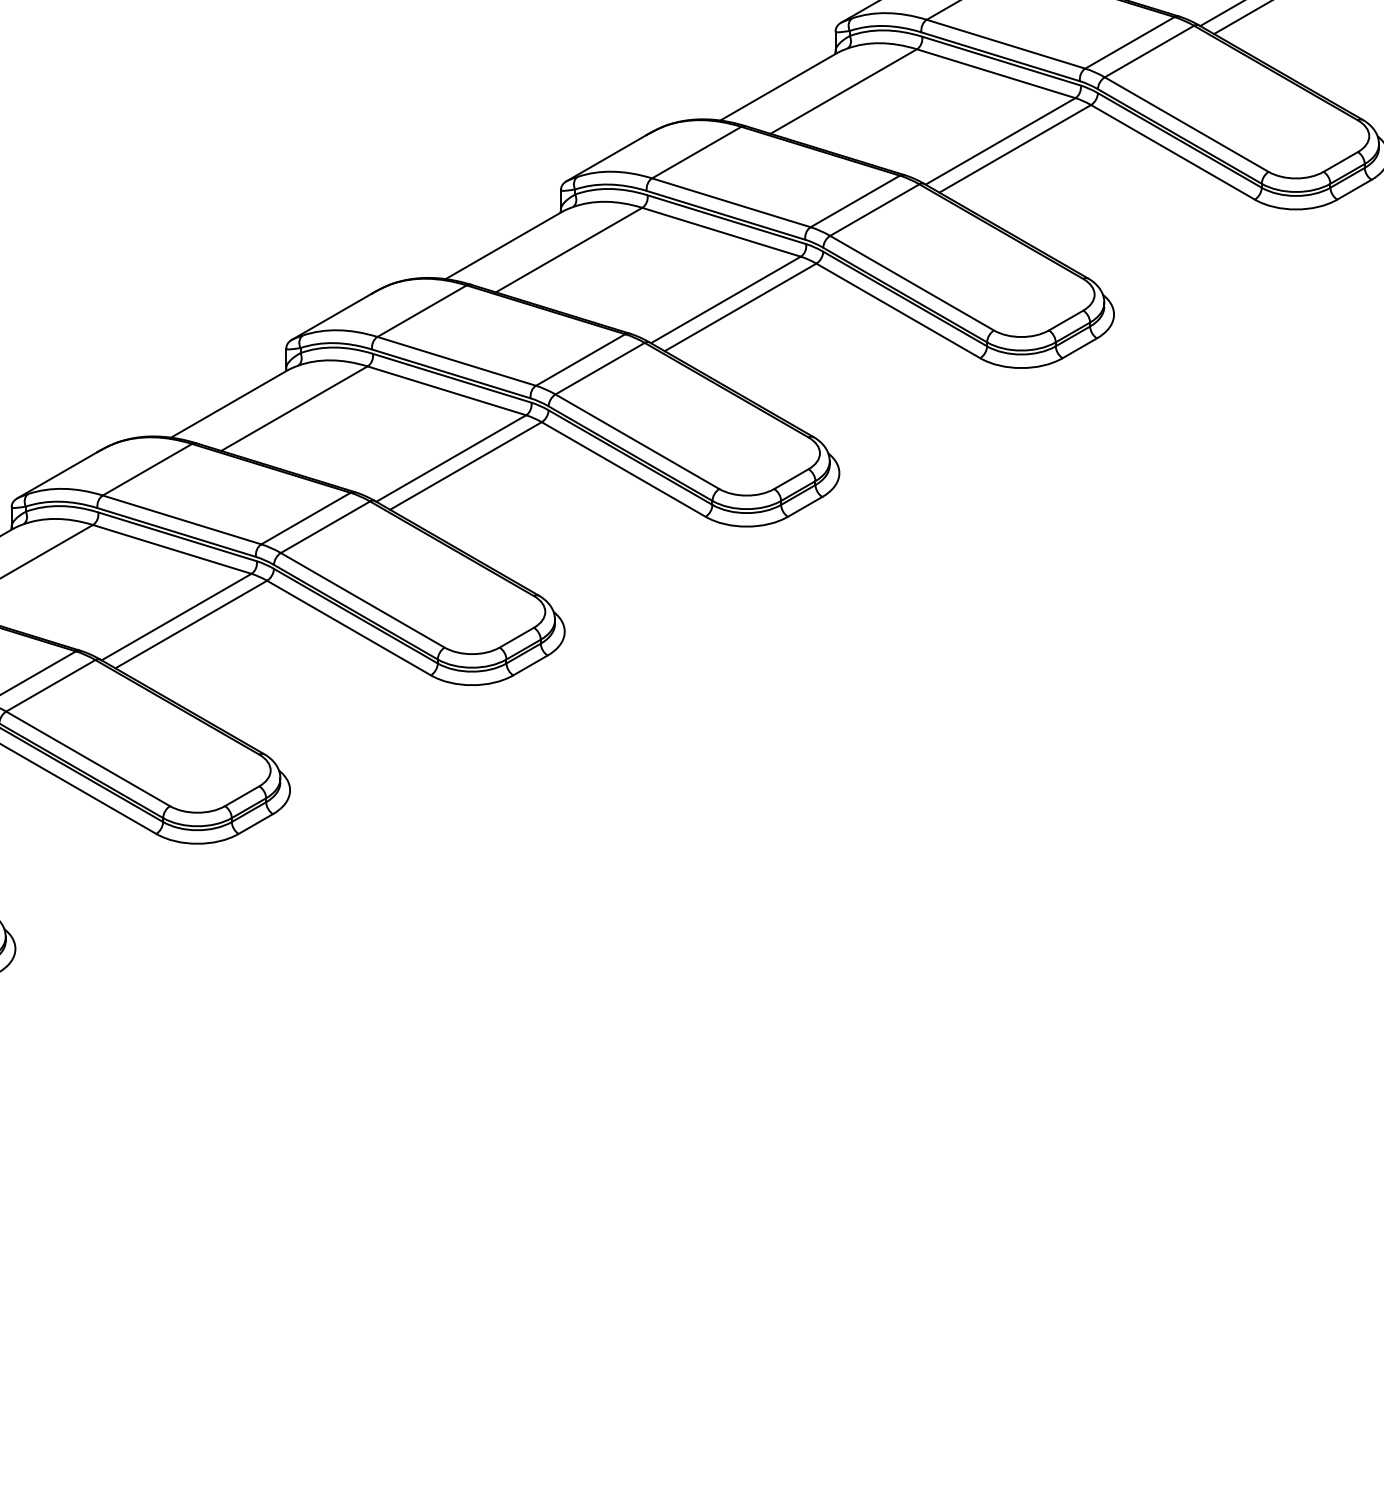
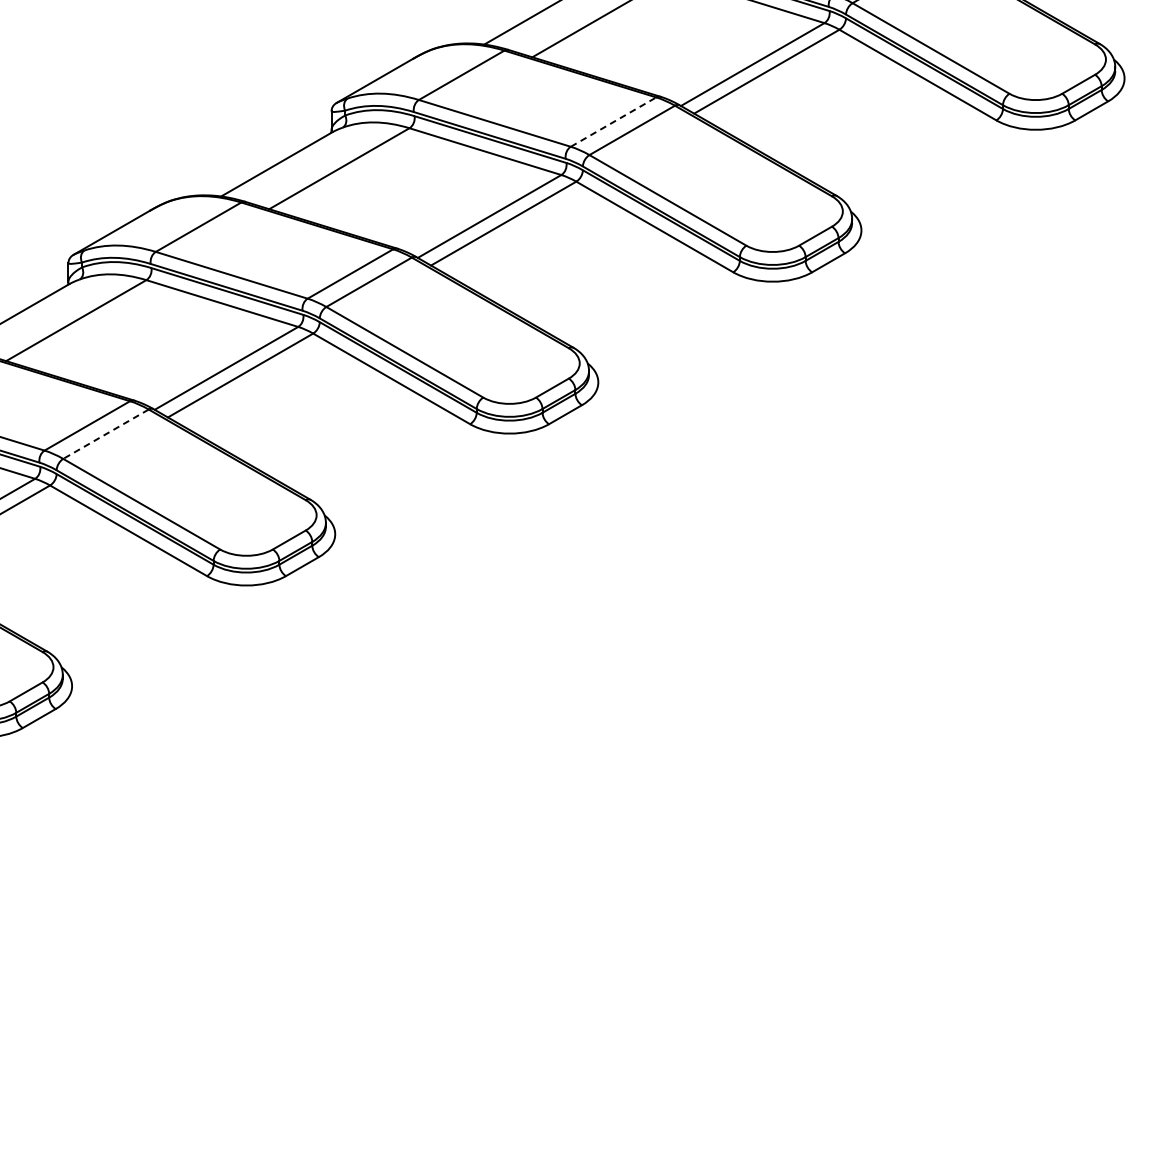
line: (580, 360) -> (613, 122), solid -> dashed
line: (50, 685) -> (105, 433), solid -> dashed

